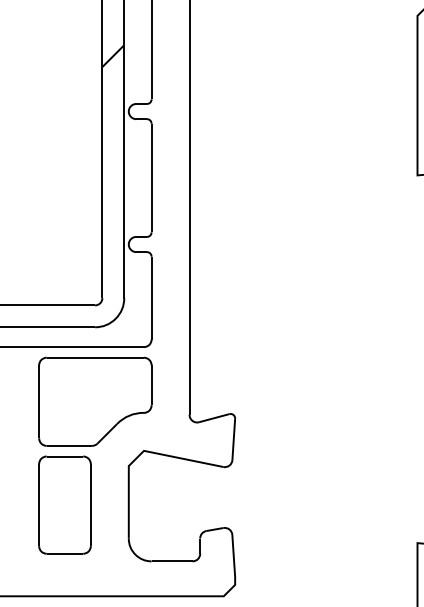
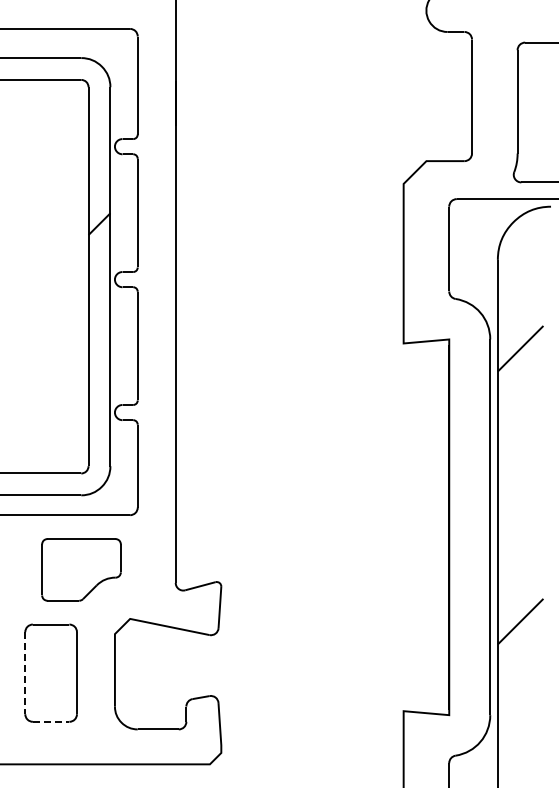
part: (95, 401) -> (81, 569), size x0.7
line: (39, 505) -> (25, 673), solid -> dashed
line: (65, 553) -> (51, 721), solid -> dashed

